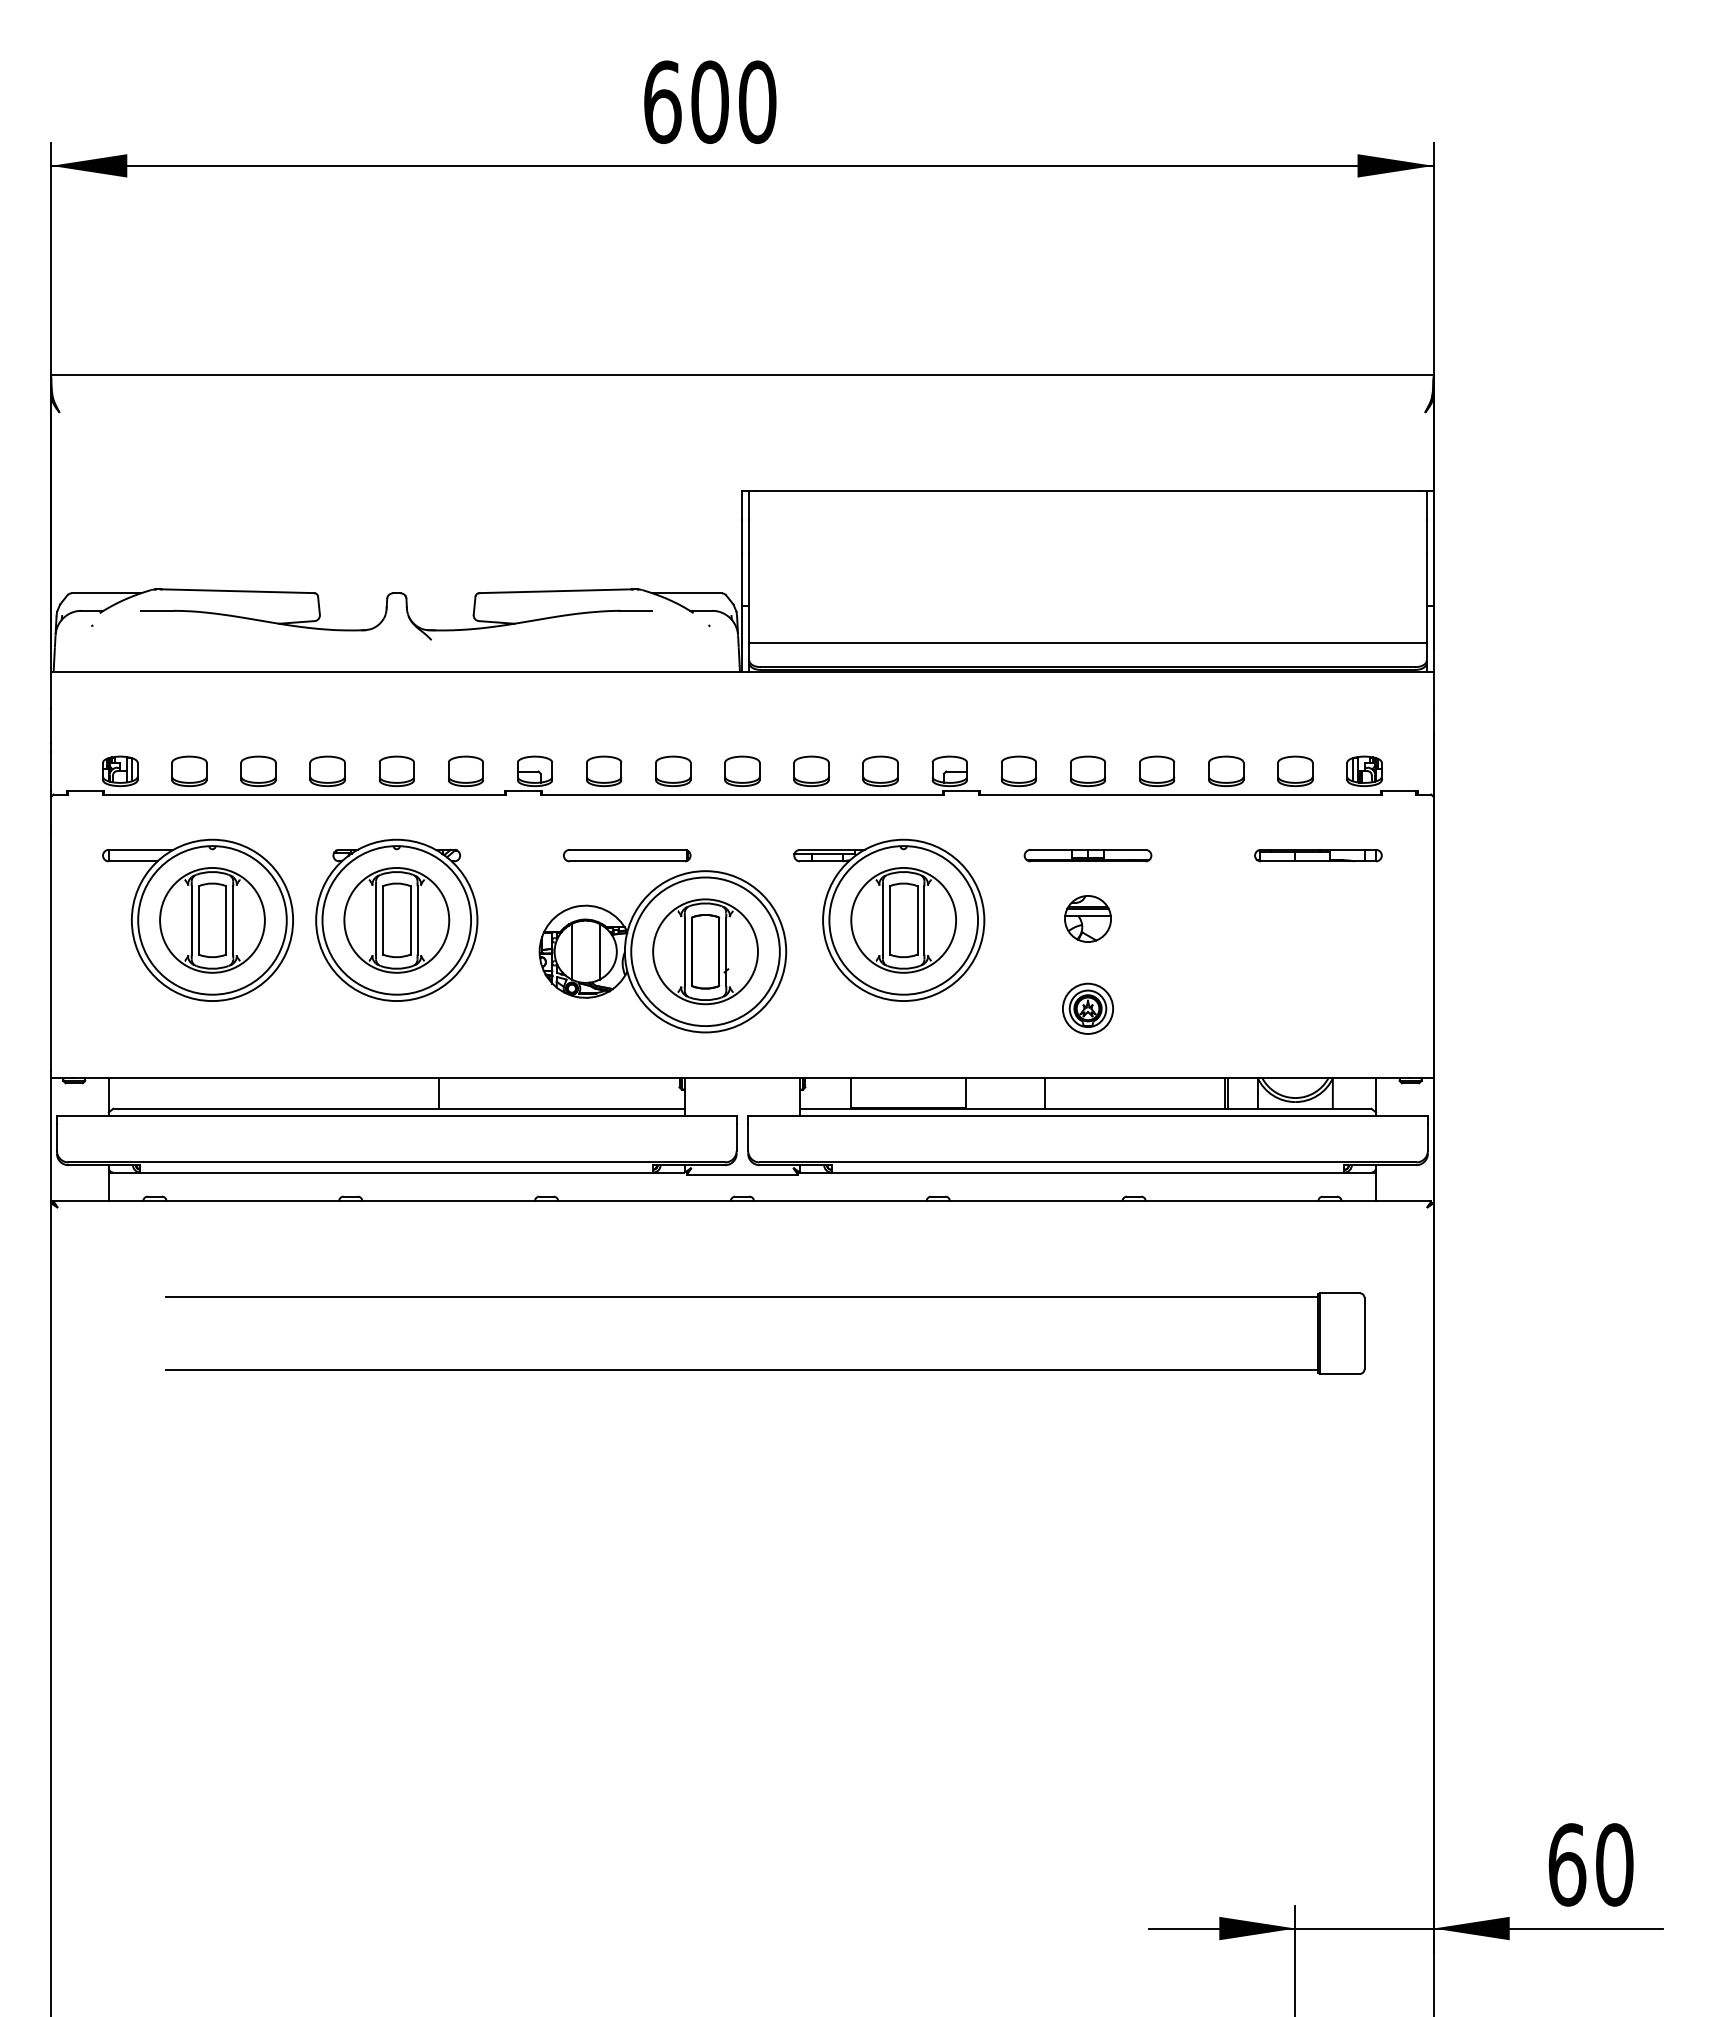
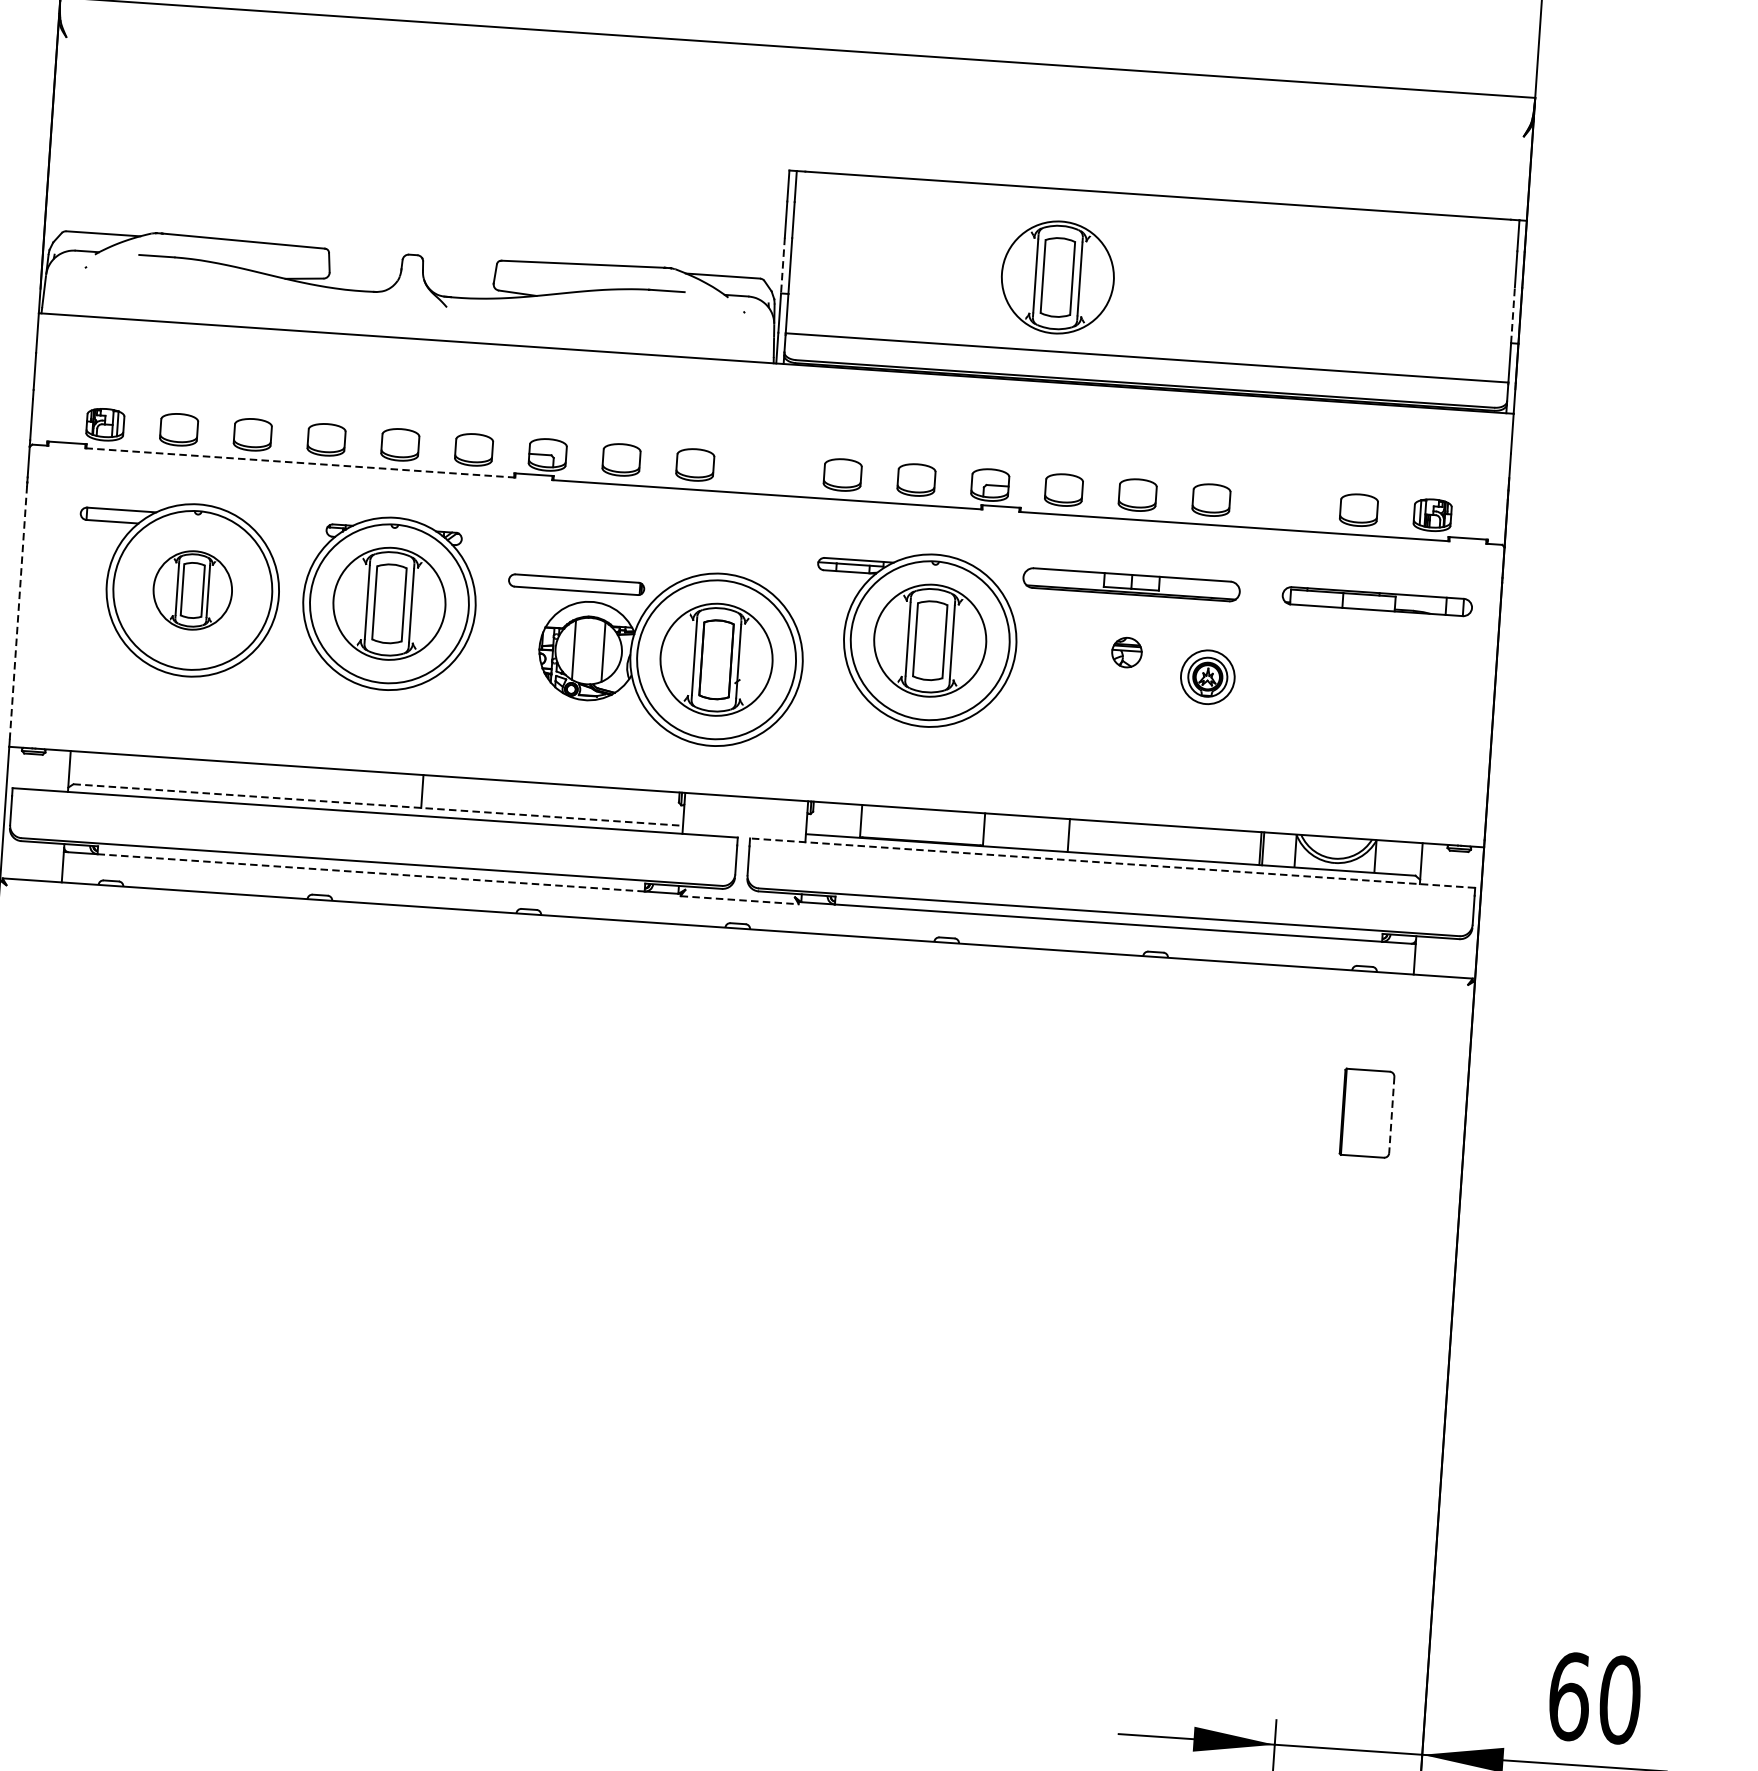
part: (999, 573) -> (1057, 277), added
line: (1426, 579) -> (1512, 315), solid -> dashed
line: (742, 580) -> (782, 266), solid -> dashed
part: (742, 770) -> (769, 469), removed
part: (1226, 770) -> (1285, 504), removed
line: (304, 794) -> (300, 462), solid -> dashed
part: (627, 855) -> (576, 584), moved
part: (1087, 855) -> (1131, 584), size x1.6
part: (1318, 855) -> (1377, 601), size x1.4
part: (1087, 918) -> (1126, 652), size x0.6
part: (212, 920) -> (192, 590), size x0.7
line: (51, 952) -> (18, 612), solid -> dashed
part: (1087, 1008) -> (1207, 676), moved
line: (399, 1108) -> (378, 804), solid -> dashed
line: (1088, 1116) -> (1113, 863), solid -> dashed
line: (397, 1172) -> (371, 872), solid -> dashed
line: (742, 1174) -> (739, 900), solid -> dashed
line: (742, 1297) -> (730, 1031), removed
line: (1364, 1333) -> (1391, 1114), solid -> dashed
line: (742, 1370) -> (725, 1109), removed

